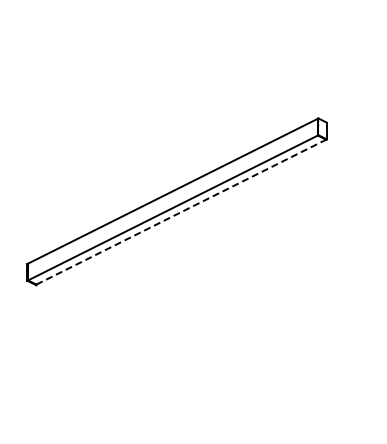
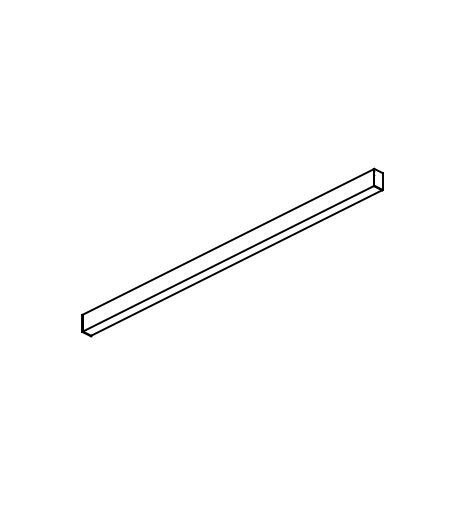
line: (181, 212) -> (236, 263), dashed -> solid

